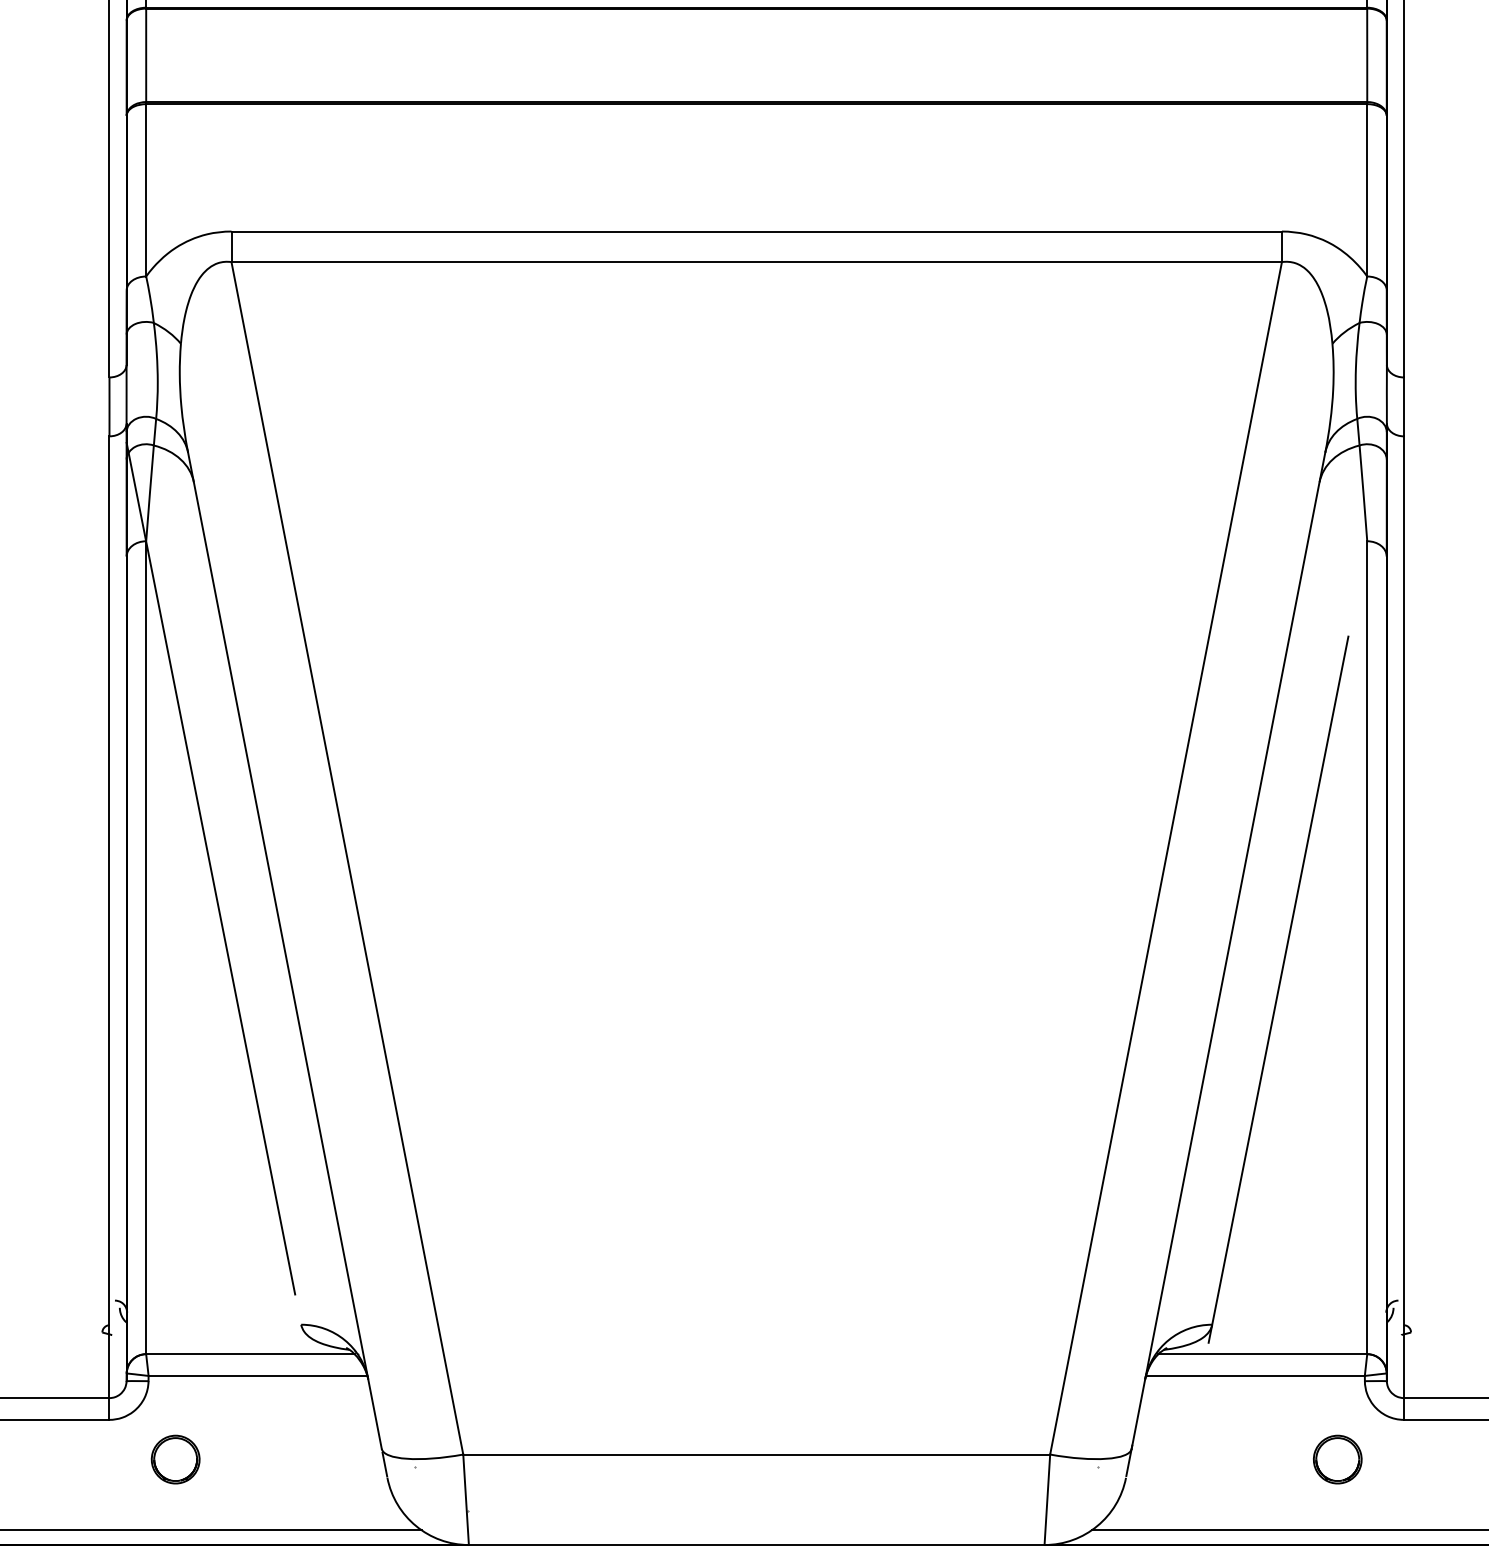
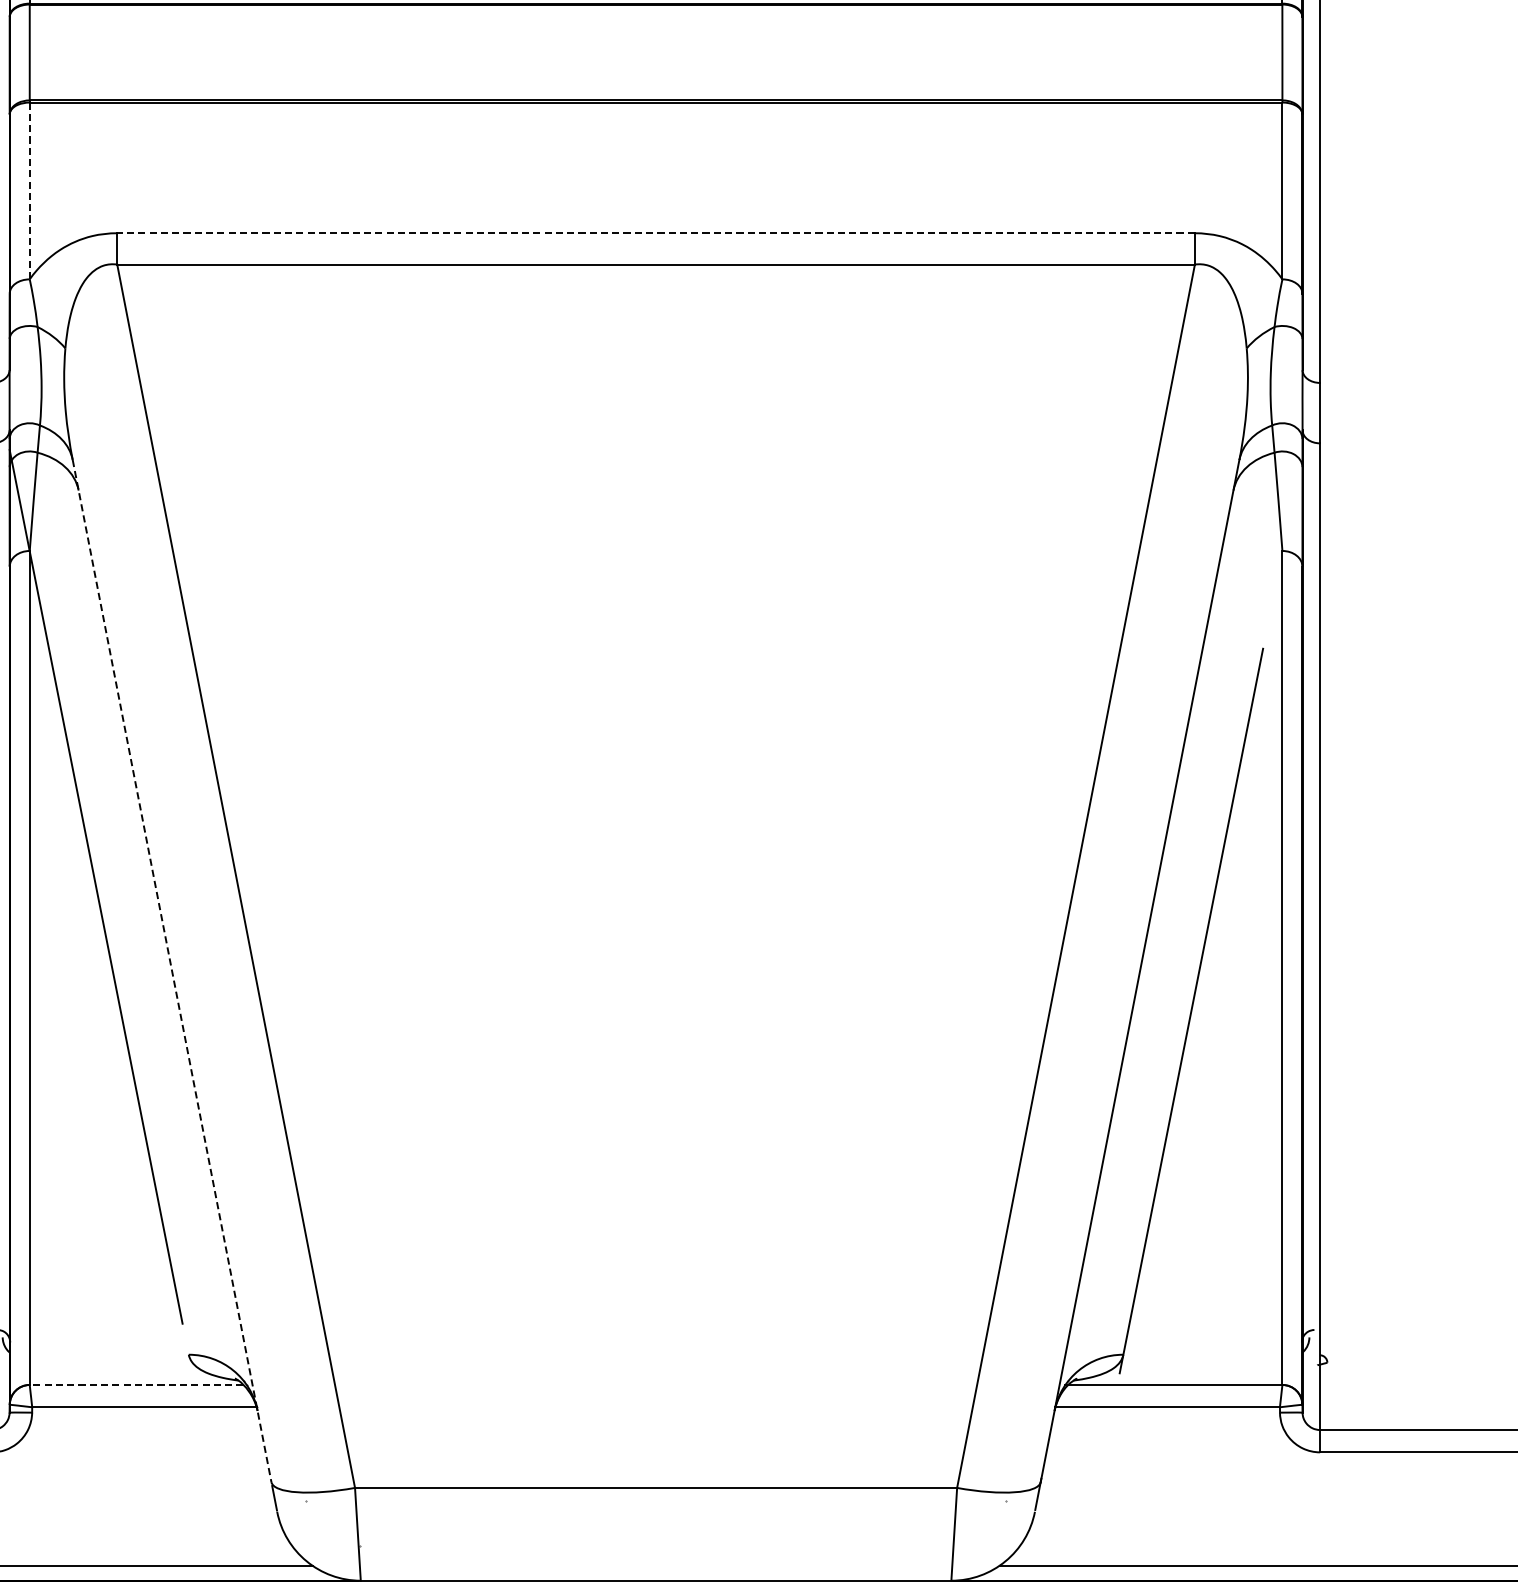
line: (146, 190) -> (30, 191), solid -> dashed
line: (756, 231) -> (655, 233), solid -> dashed
line: (284, 950) -> (171, 970), solid -> dashed
line: (249, 1354) -> (135, 1385), solid -> dashed
part: (175, 1459) -> (59, 1493), removed
part: (1337, 1459) -> (1251, 1493), removed

